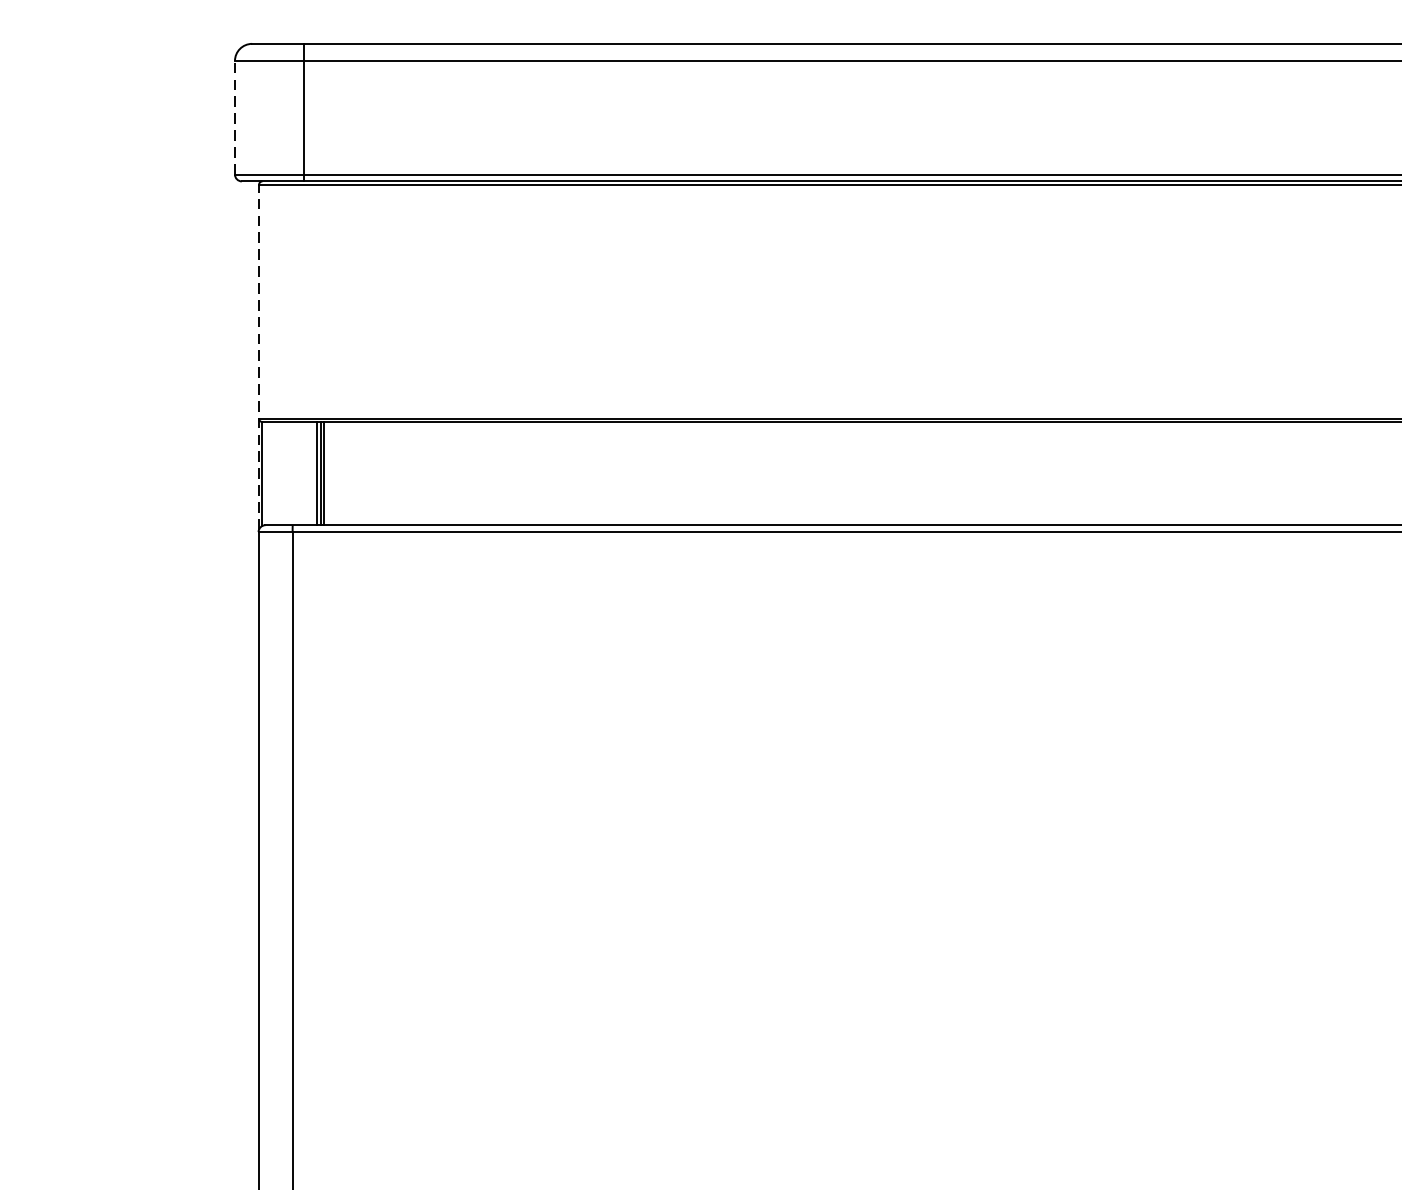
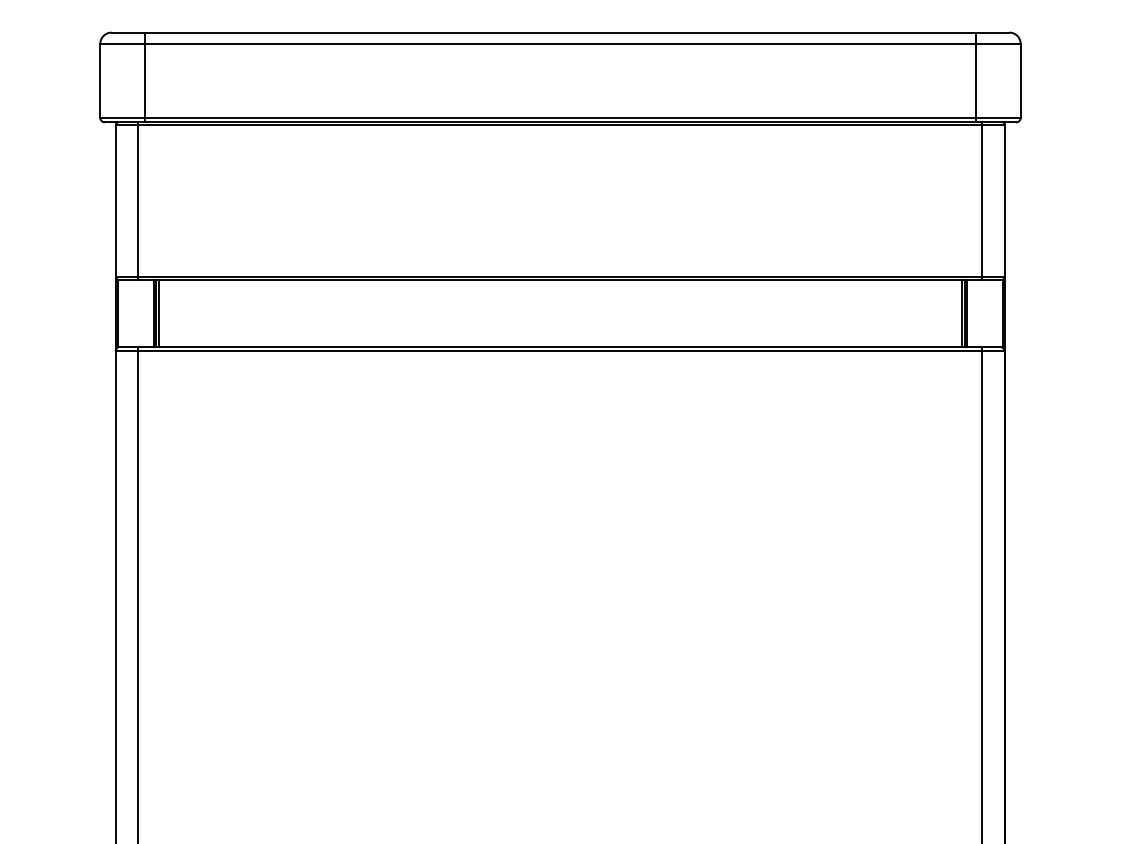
line: (235, 117) -> (100, 80), dashed -> solid
line: (293, 301) -> (138, 200), added
line: (259, 357) -> (116, 237), dashed -> solid

